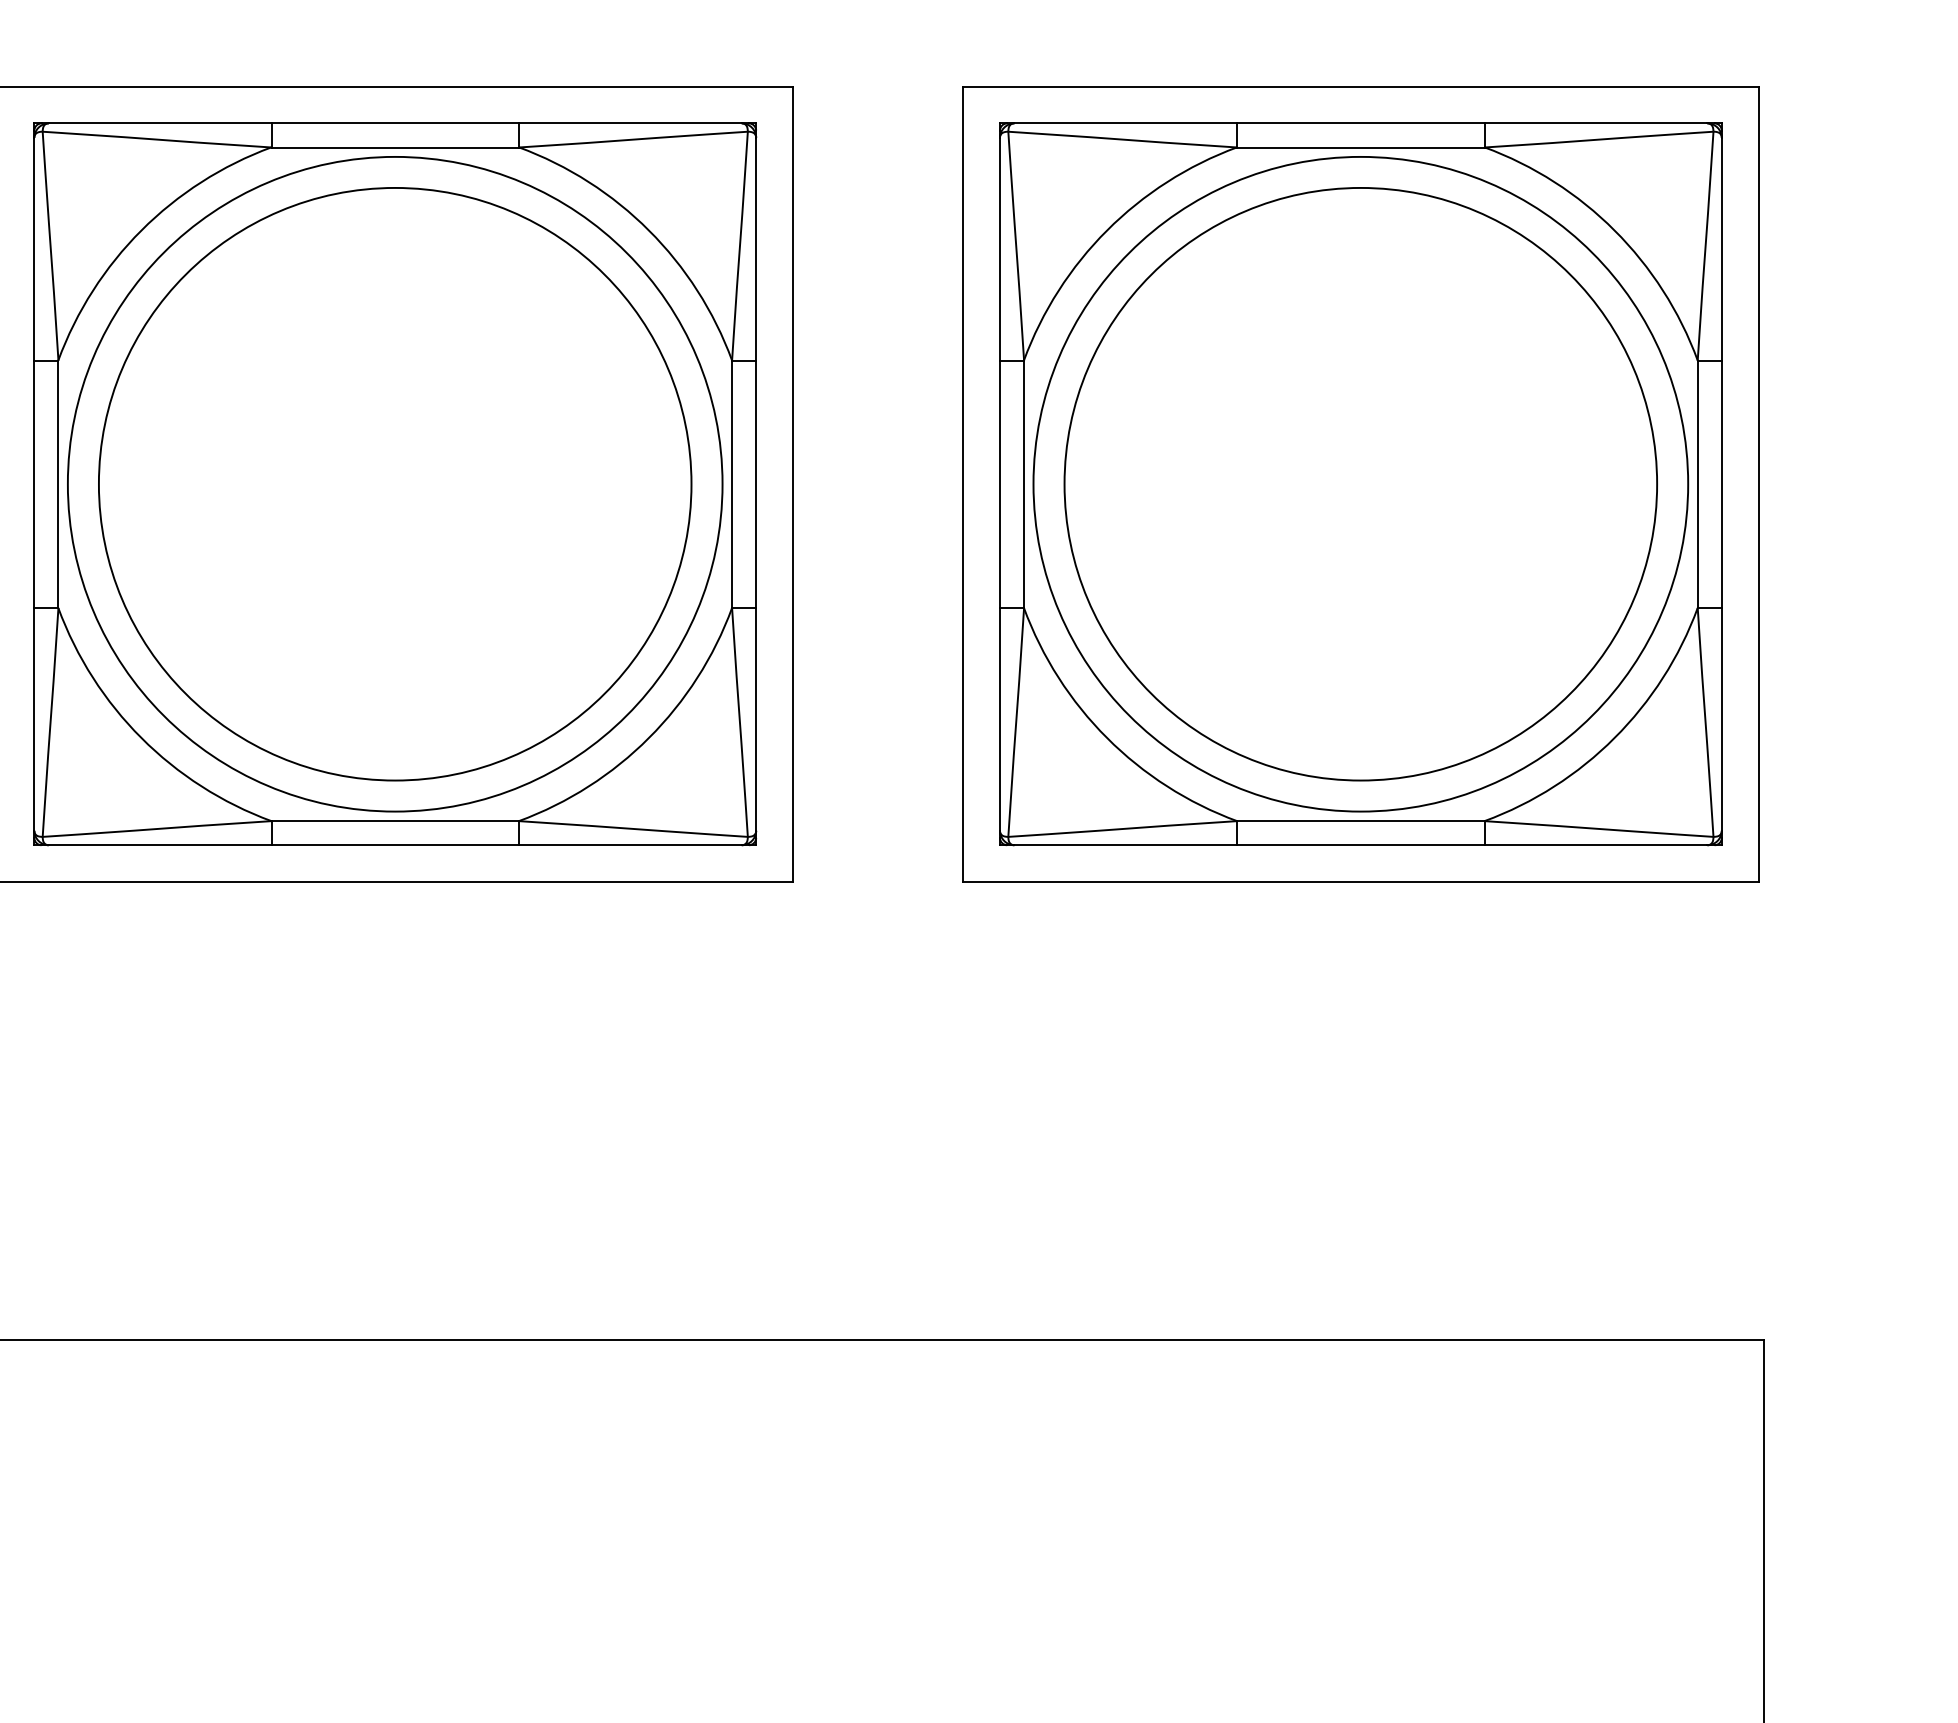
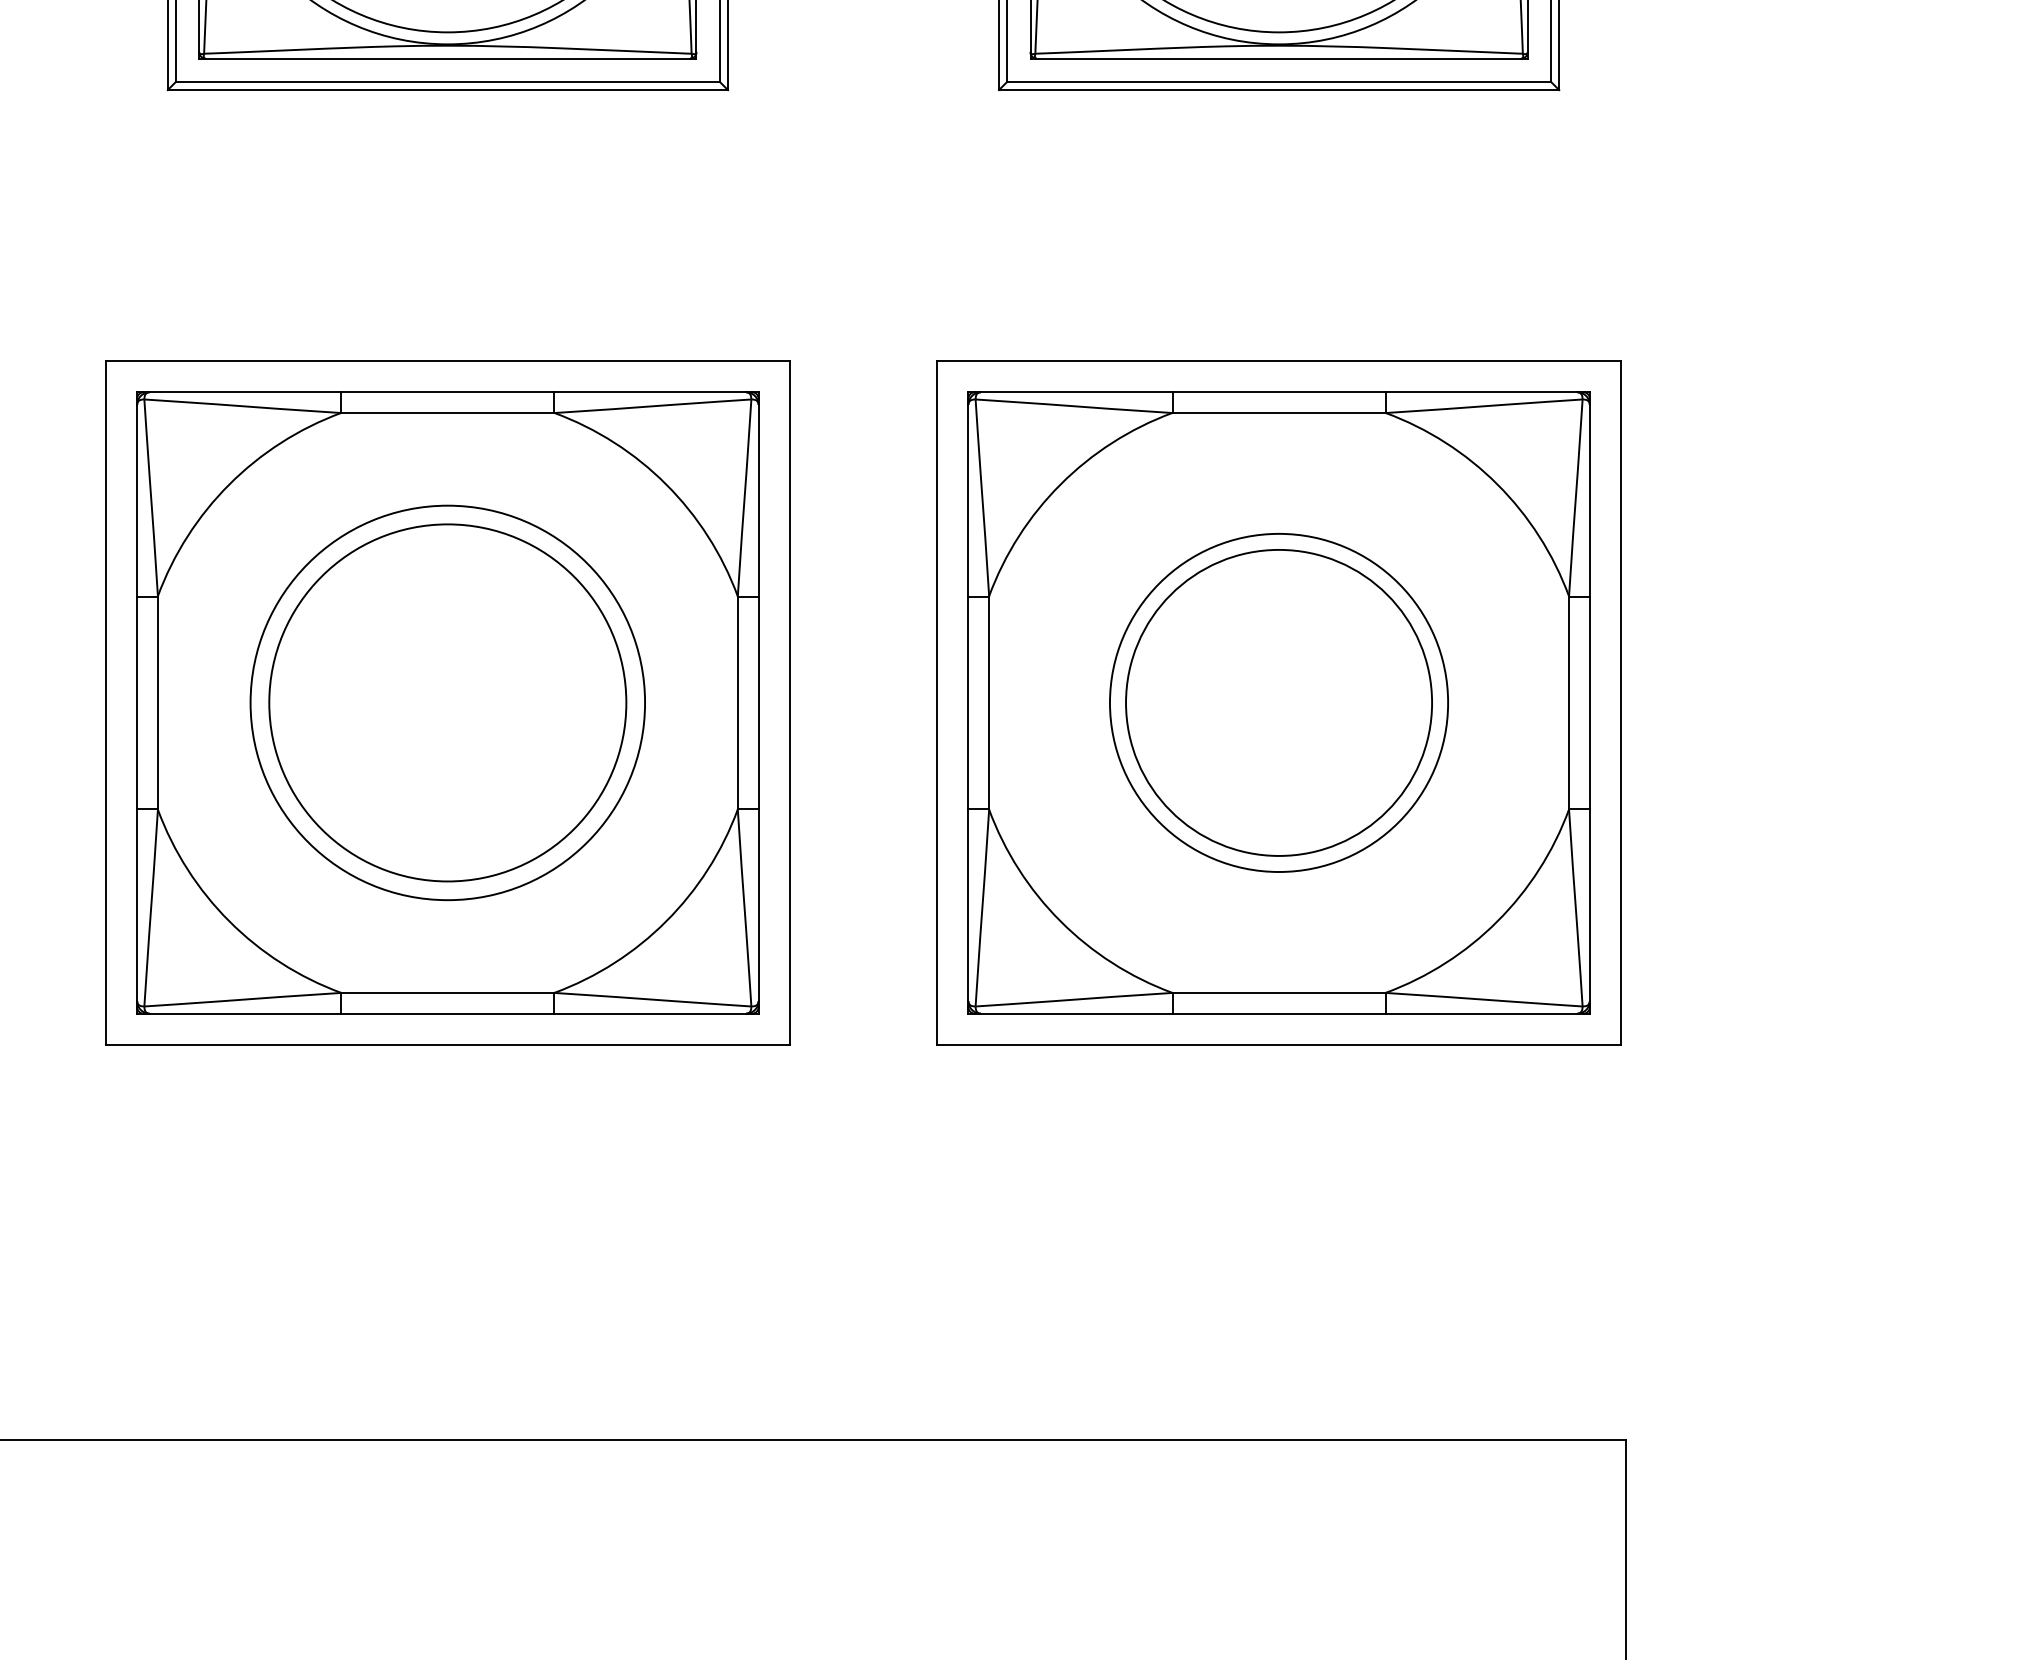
circle: (394, 483) -> (447, 702), size x0.7
circle: (394, 483) -> (447, 702), size x0.7
circle: (1360, 483) -> (1278, 702), size x0.6
circle: (1361, 483) -> (1279, 702), size x0.6

